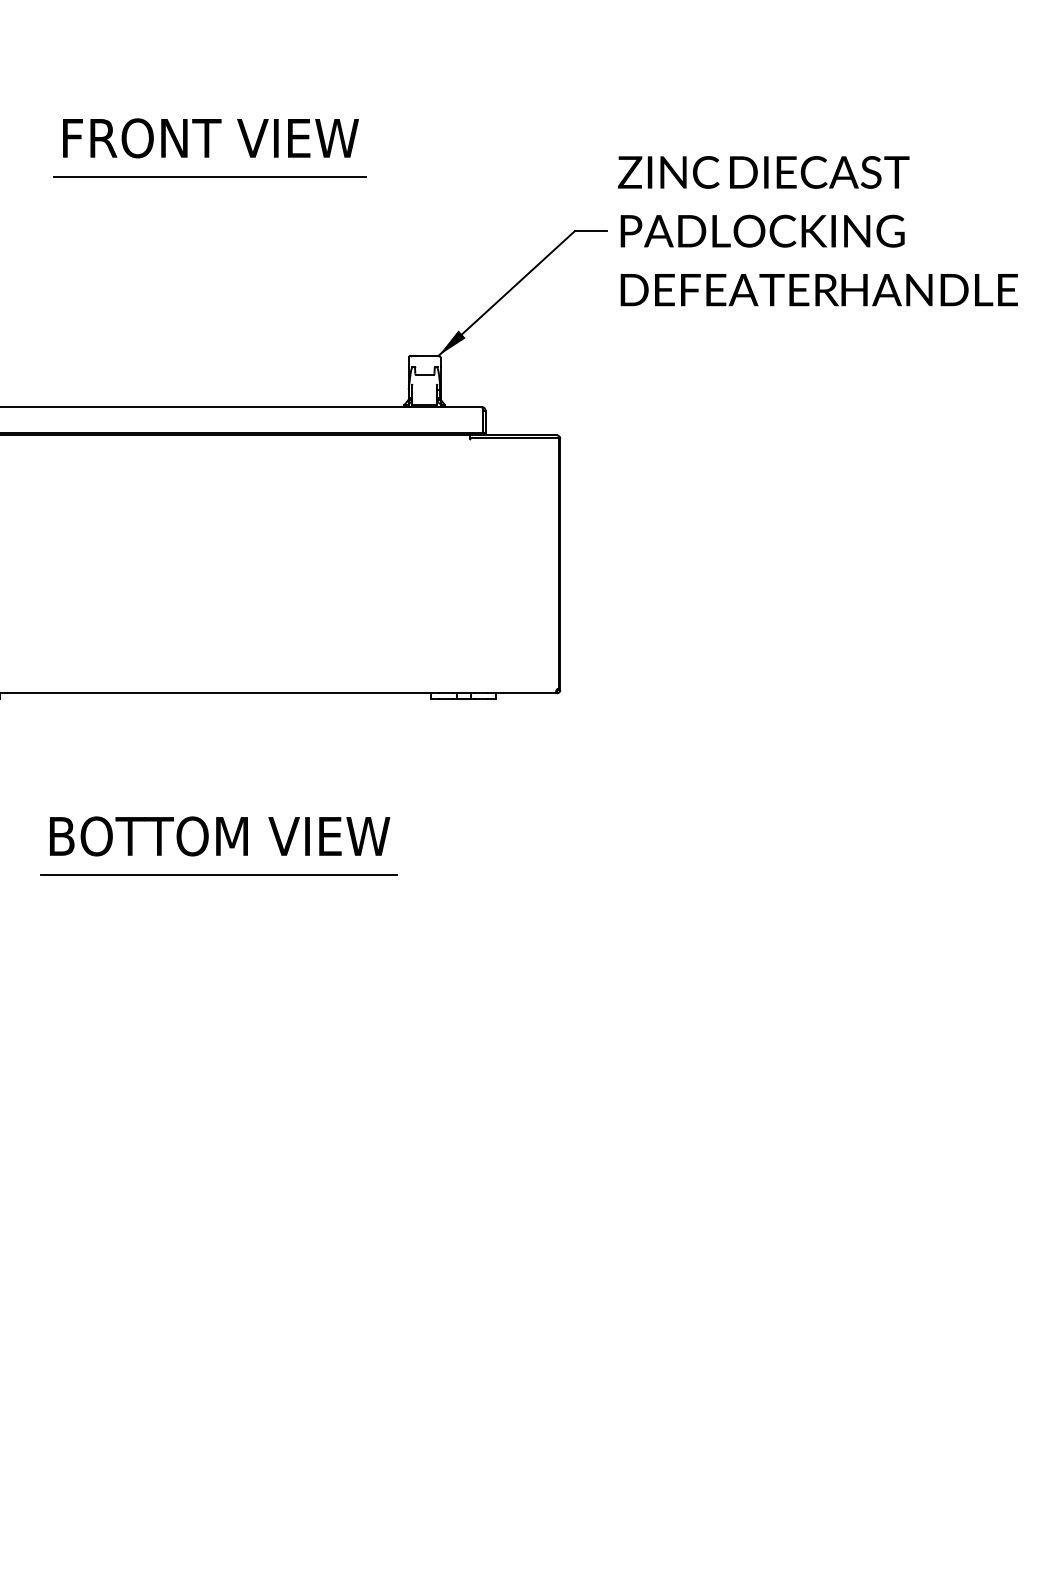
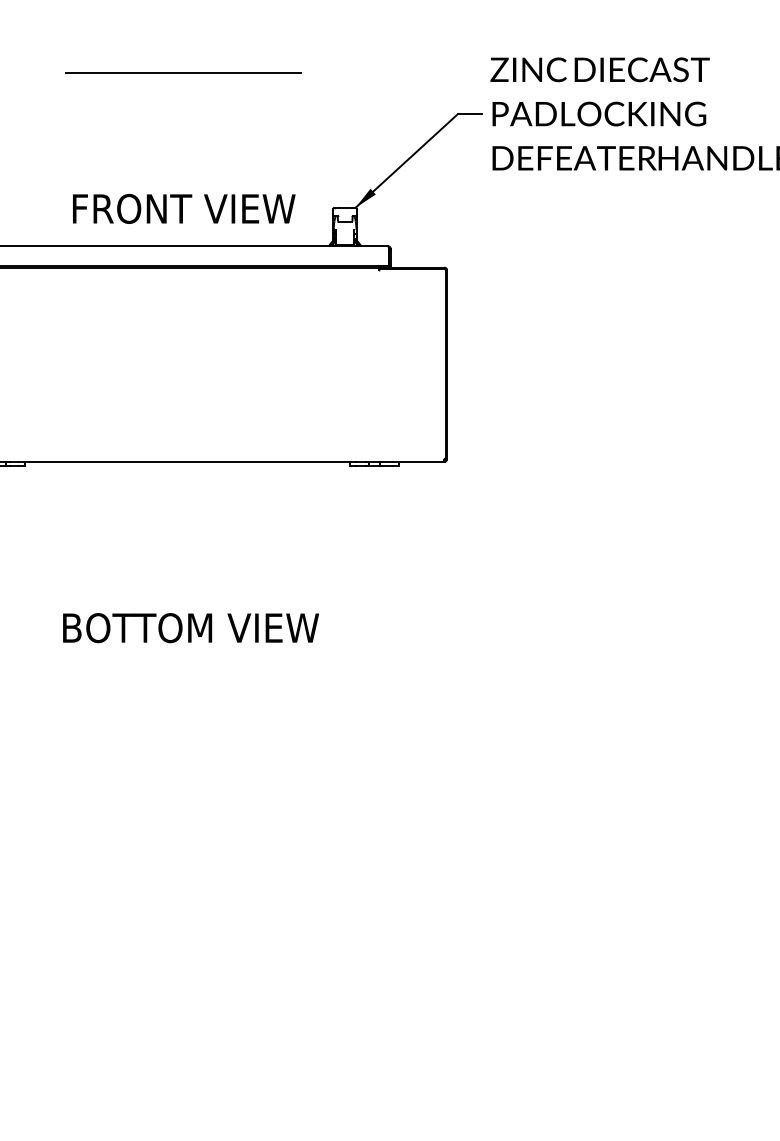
text: (210, 138) -> (183, 209), moved
text: (220, 836) -> (191, 628), moved
line: (219, 874) -> (190, 598), removed

